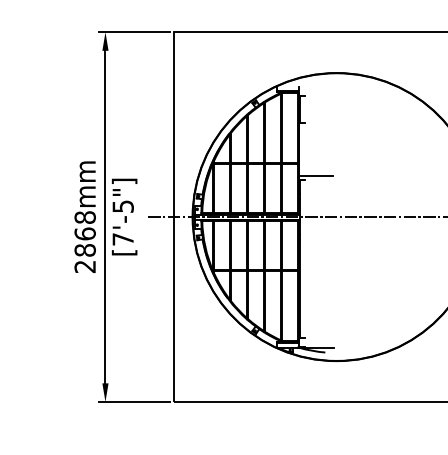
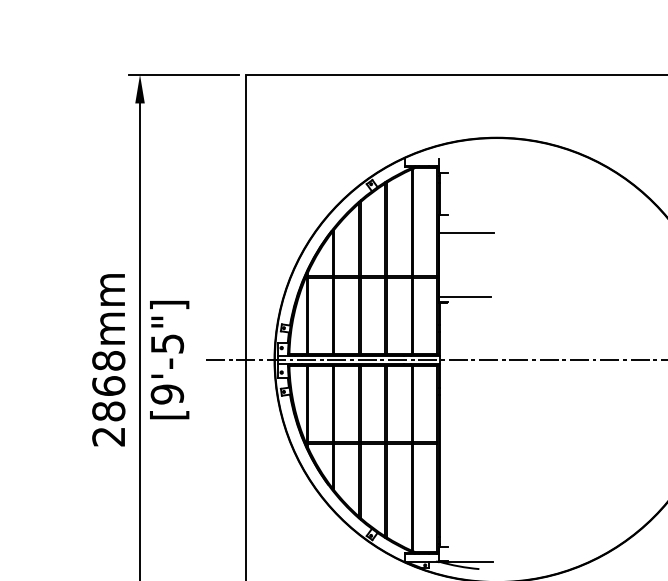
line: (317, 134) -> (467, 232), added
text: (122, 239) -> (166, 394), [7'-5"] -> [9'-5"]

